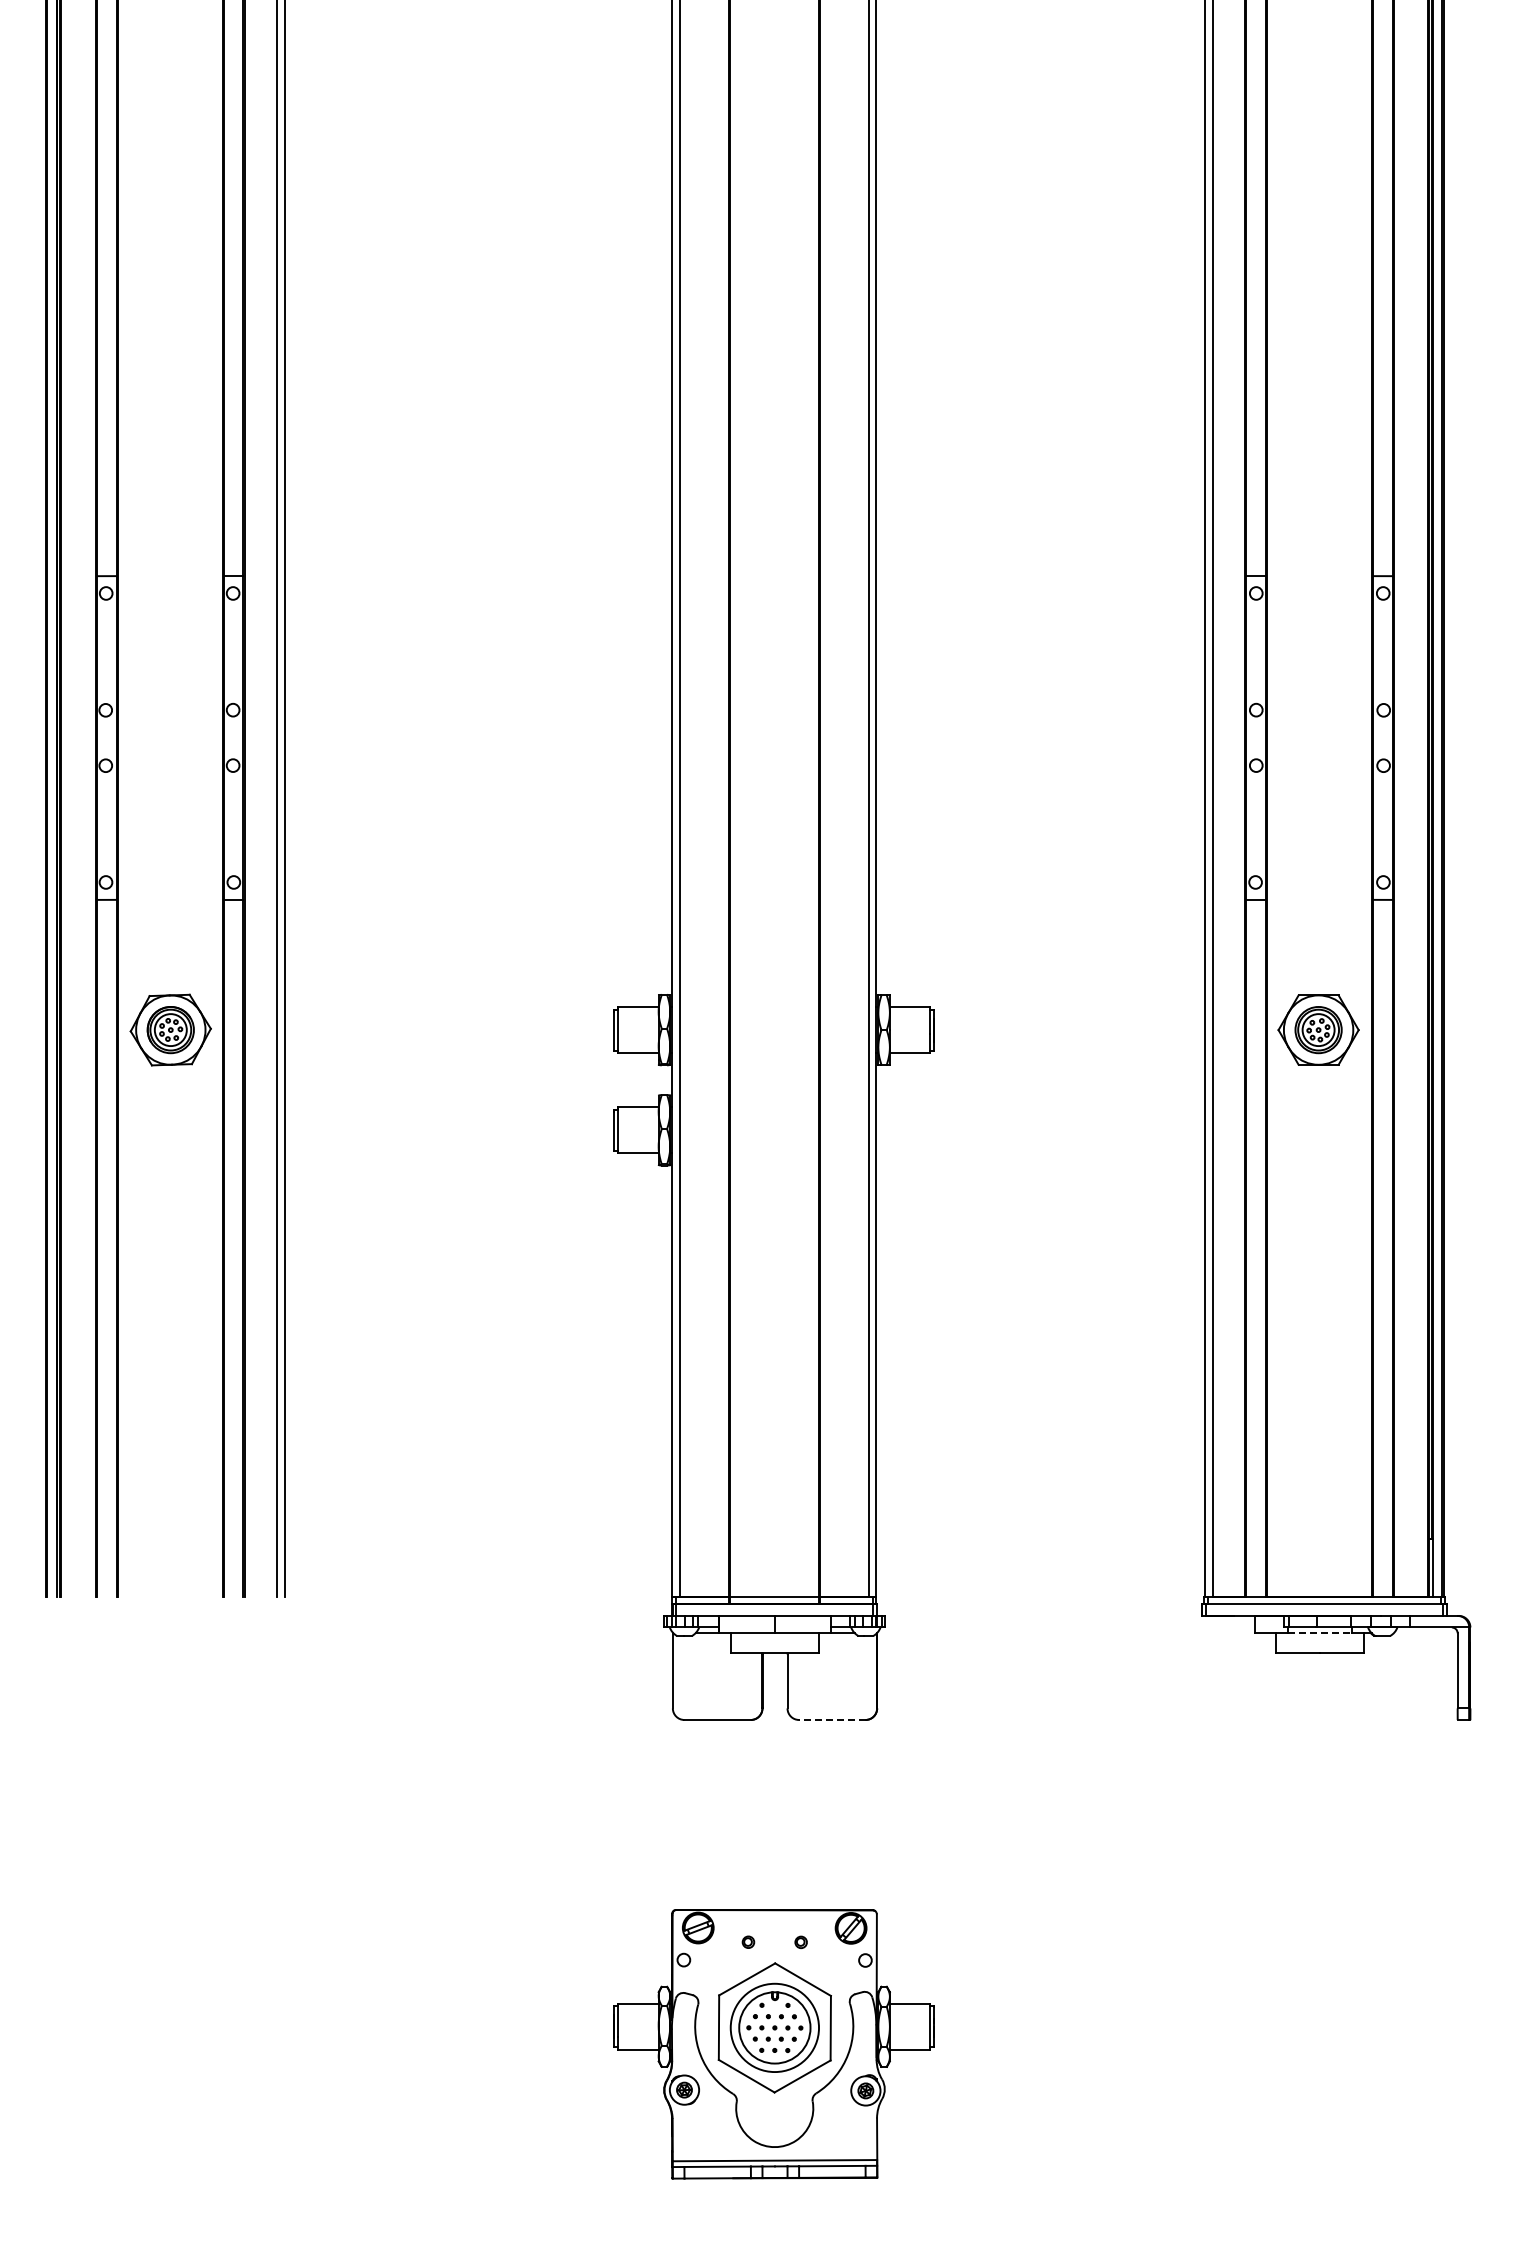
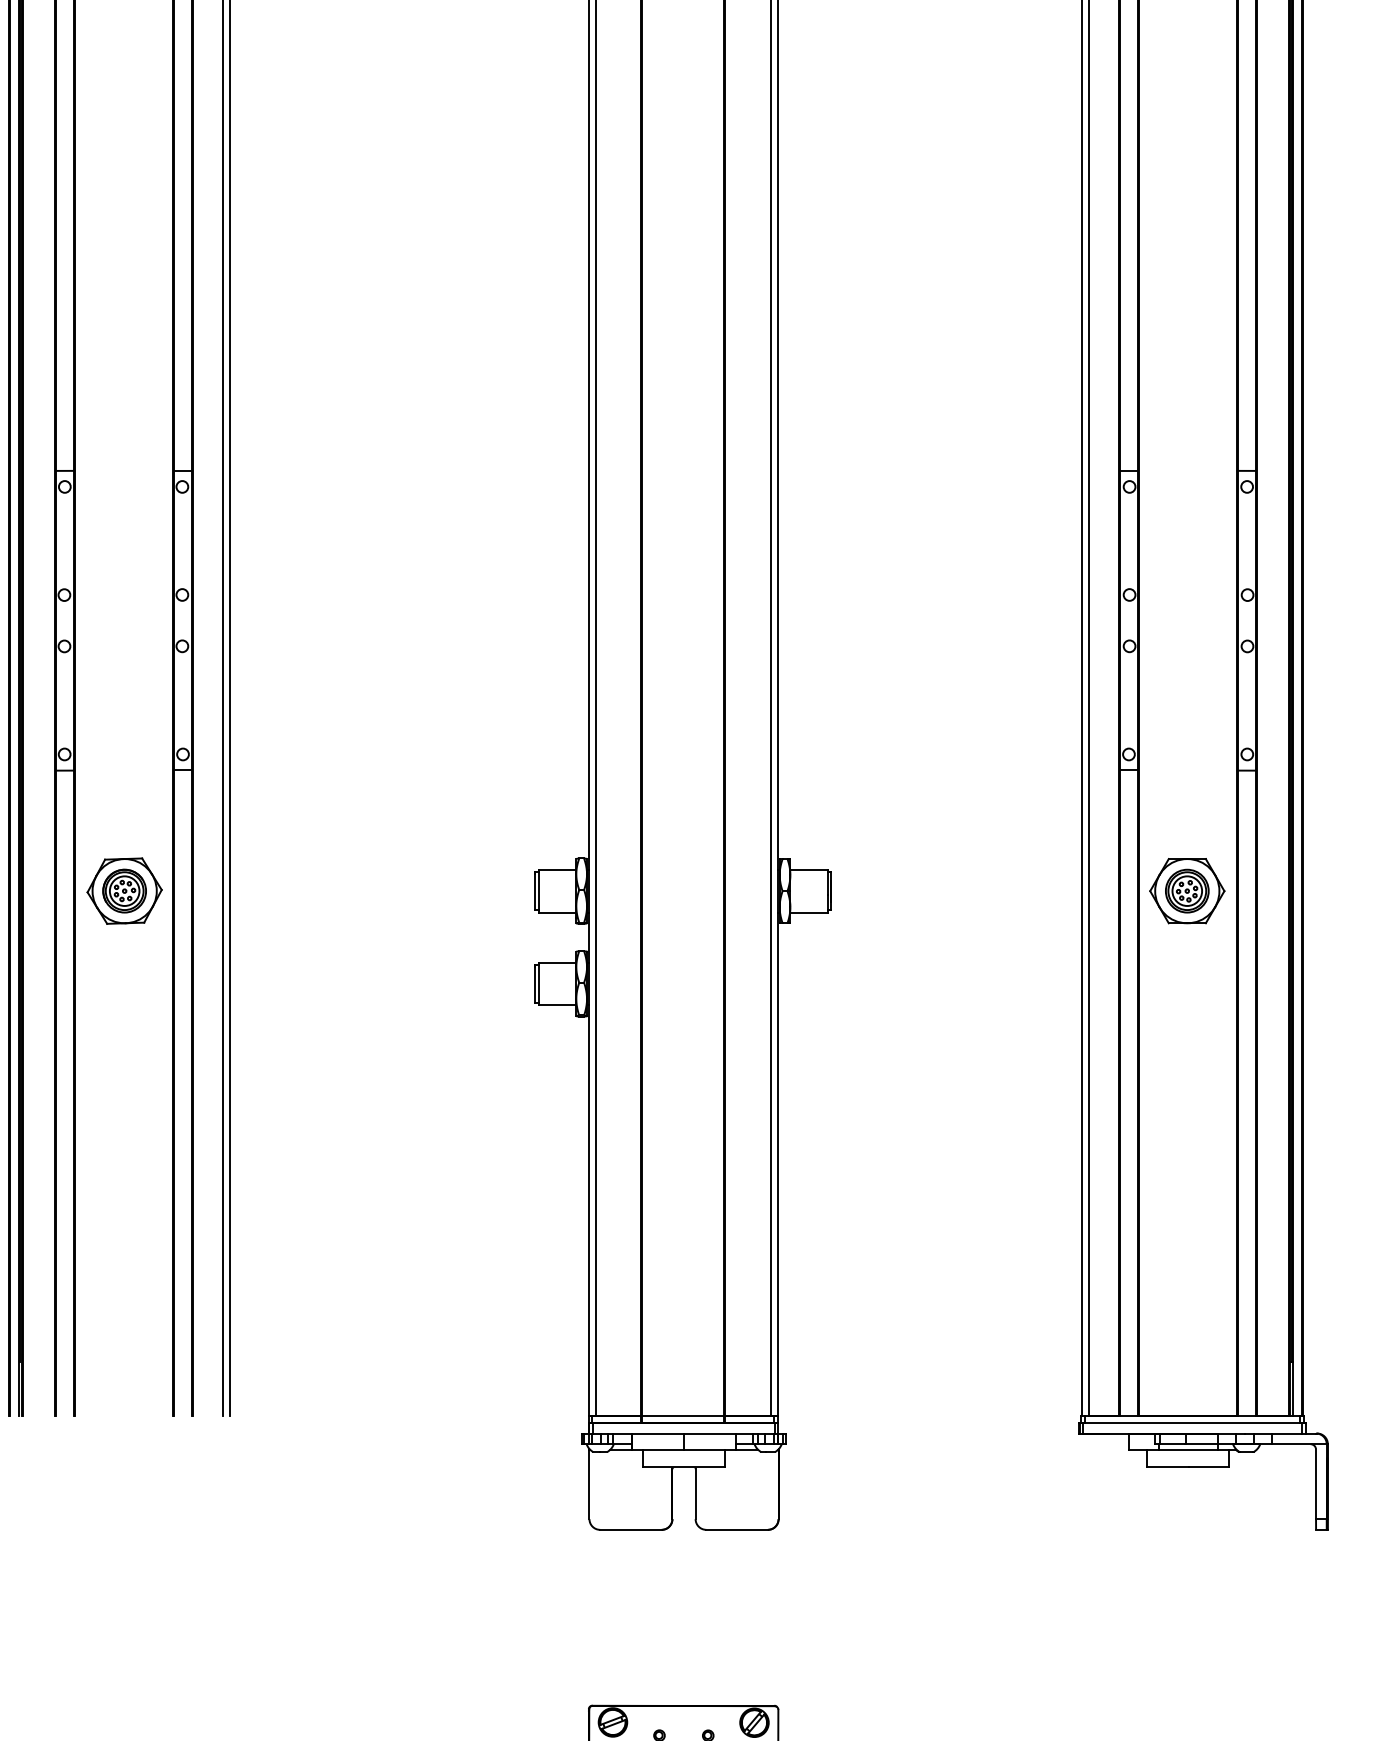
line: (1320, 1633) -> (1189, 1449), dashed -> solid
line: (831, 1719) -> (736, 1529), dashed -> solid

